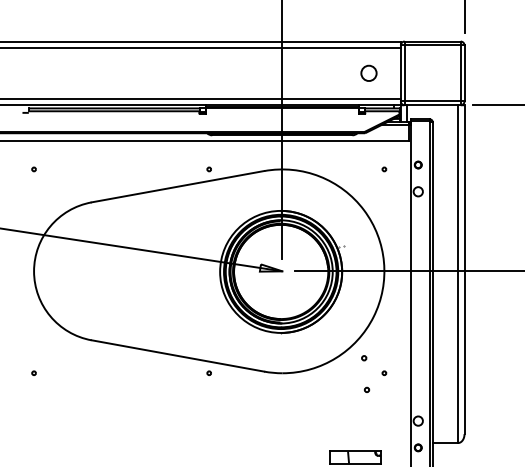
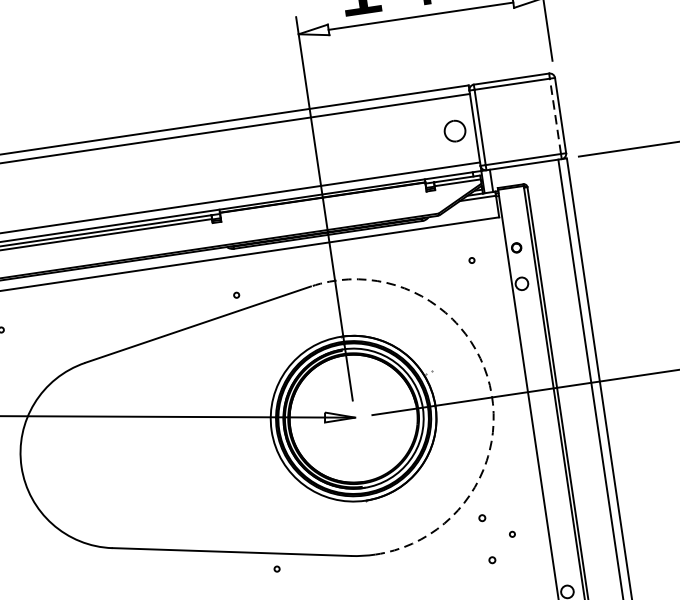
part: (368, 72) -> (454, 130), moved
line: (460, 72) -> (554, 115), solid -> dashed
arc: (383, 262) -> (489, 385), solid -> dashed

